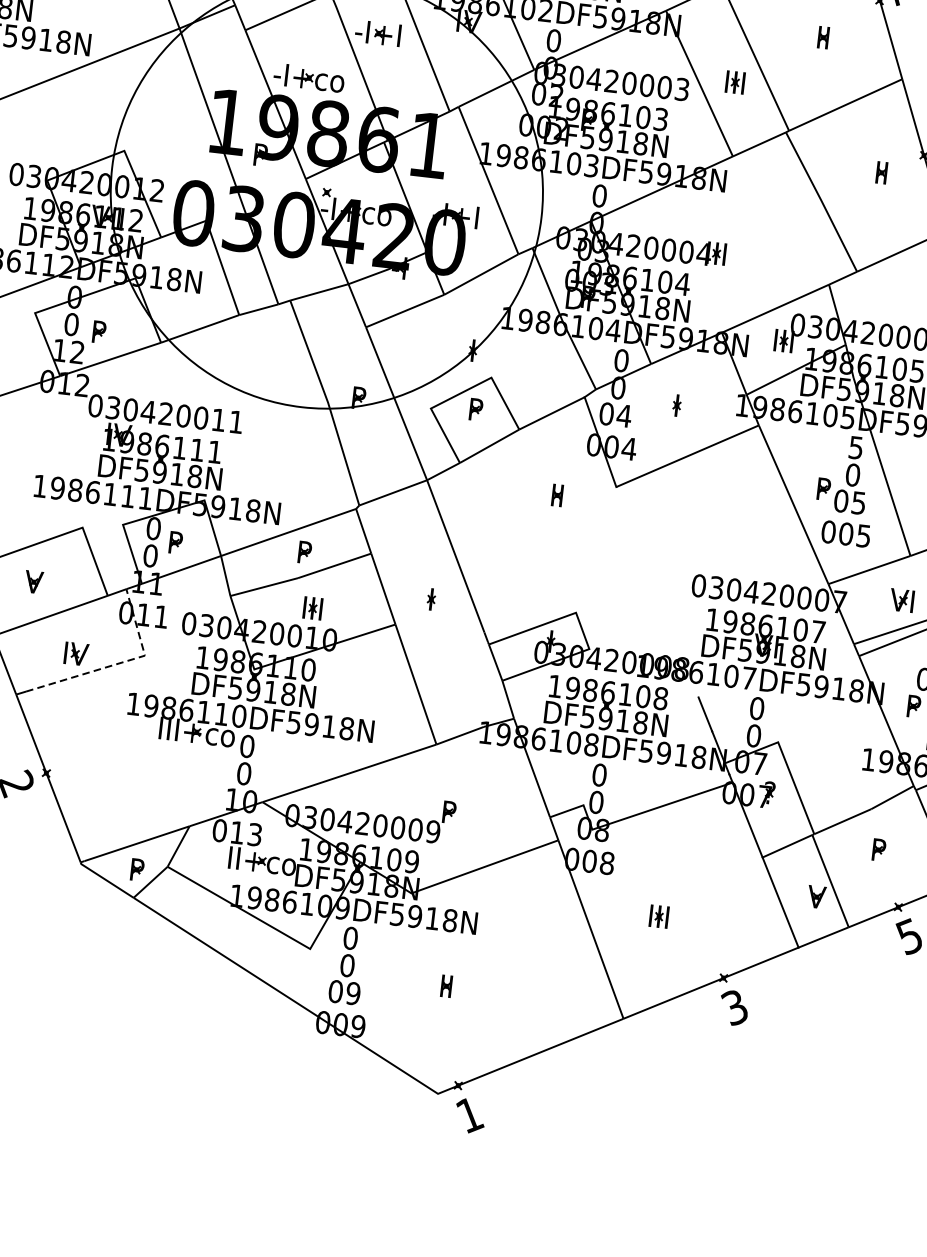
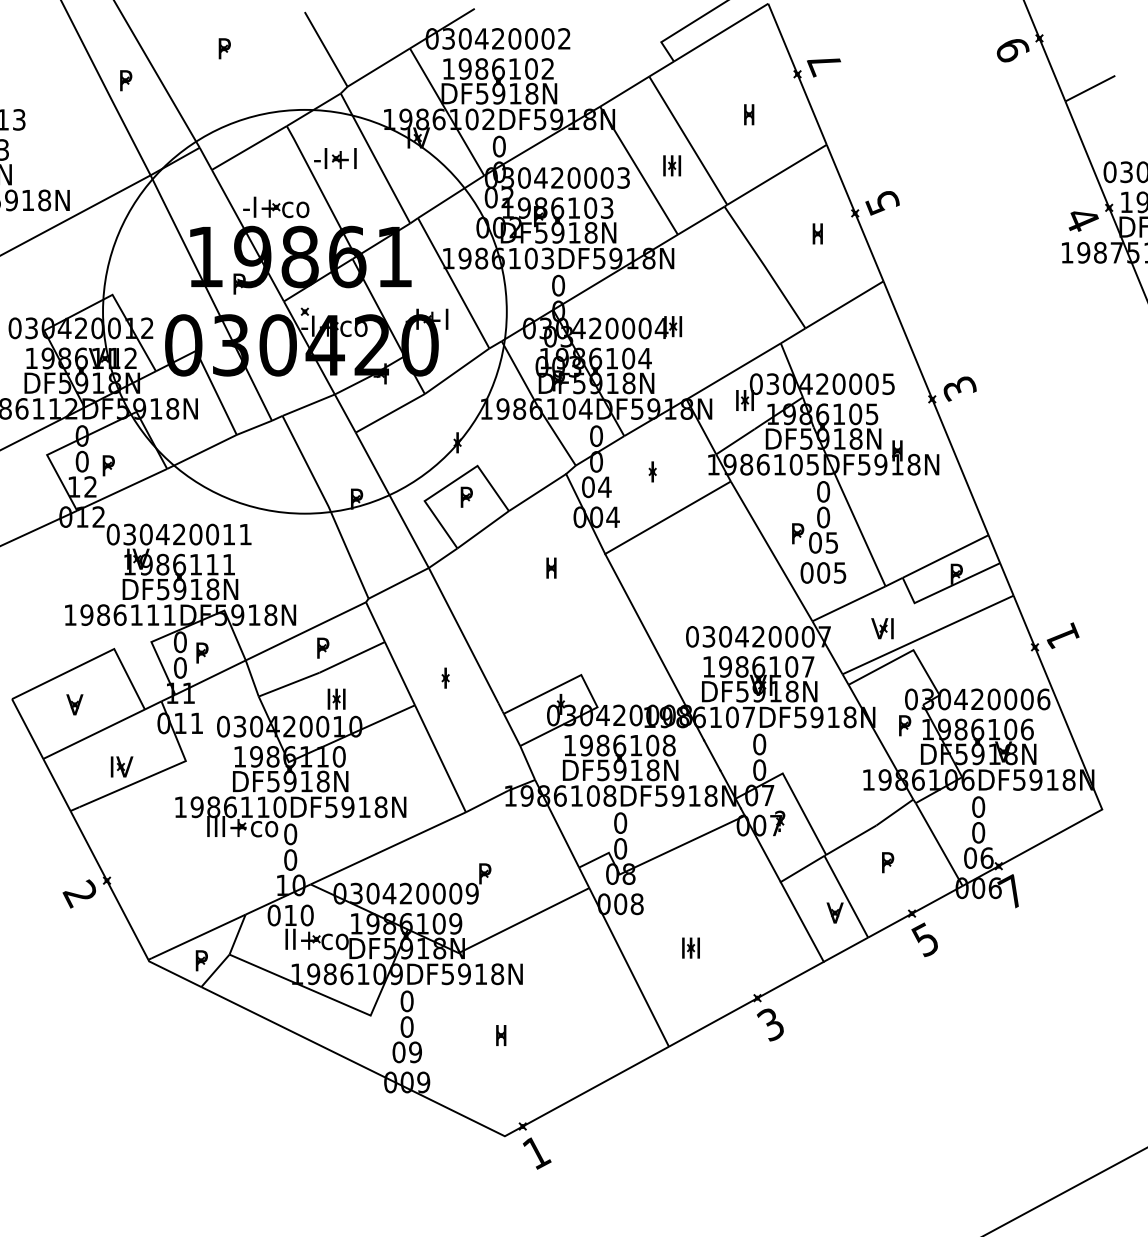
text: (856, 447) -> (823, 491), 5 -> 0
line: (657, 592) -> (654, 647), added
line: (120, 662) -> (163, 770), dashed -> solid
text: (254, 834) -> (306, 915), 013 -> 010

